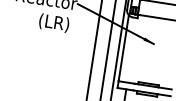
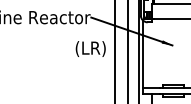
text: (53, 22) -> (90, 48), moved

